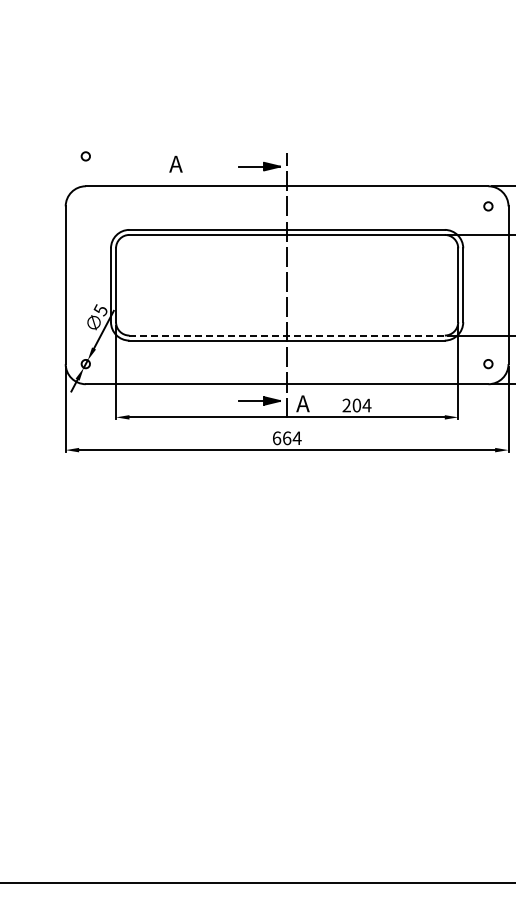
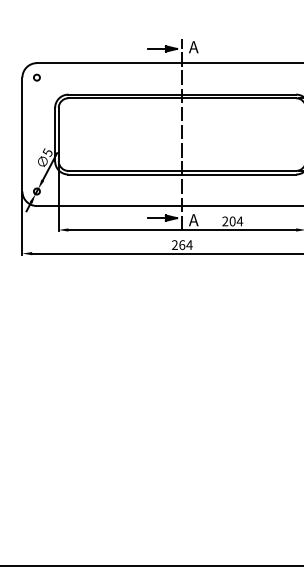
circle: (85, 156) -> (36, 77), moved
text: (175, 163) -> (193, 46), moved
line: (287, 335) -> (182, 170), dashed -> solid
text: (276, 438) -> (174, 245), 664 -> 264

